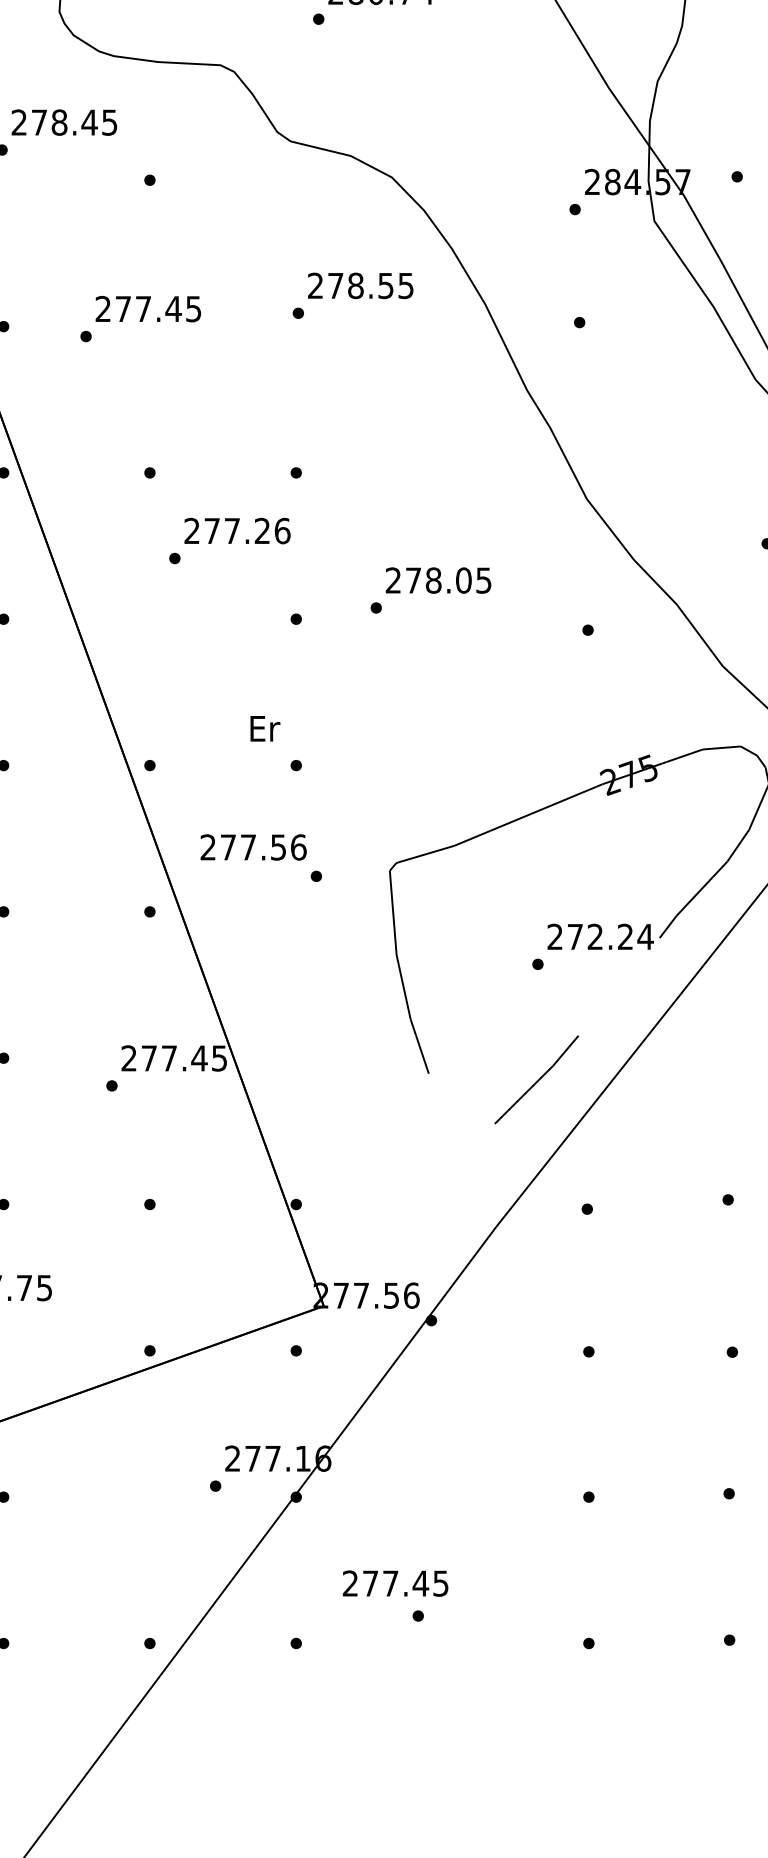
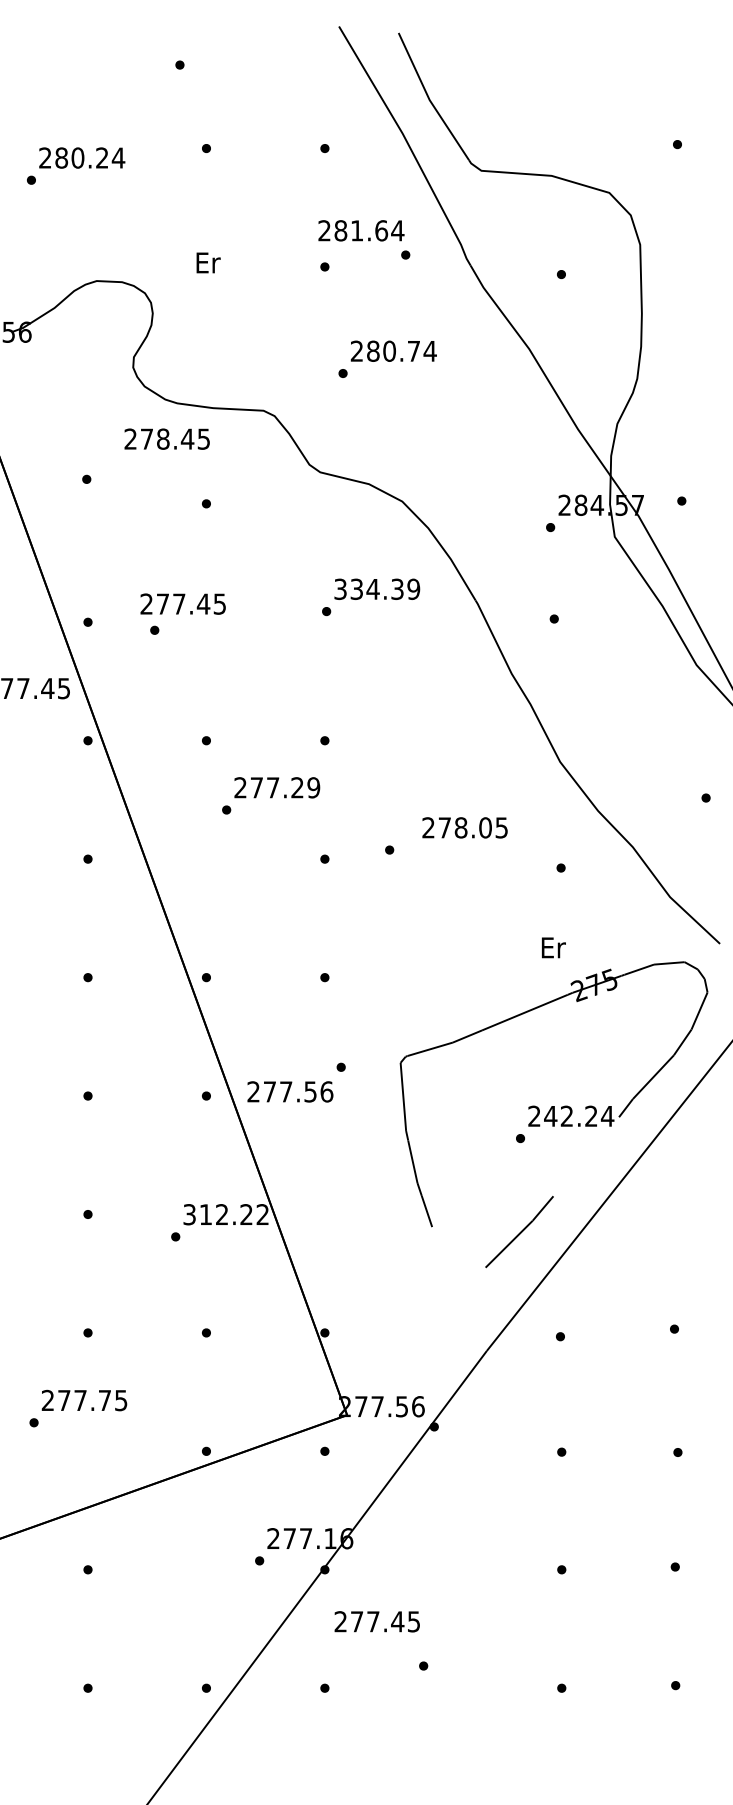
text: (63, 121) -> (166, 438), moved
text: (361, 284) -> (377, 588), 278.55 -> 334.39
text: (147, 308) -> (182, 603), moved
text: (282, 530) -> (313, 787), 277.26 -> 277.29
text: (437, 580) -> (464, 827), moved
text: (264, 728) -> (553, 947), moved
text: (253, 846) -> (290, 1091), moved
text: (574, 937) -> (550, 1116), 272.24 -> 242.24
text: (173, 1058) -> (225, 1214), 277.45 -> 312.22
text: (394, 1583) -> (376, 1621), moved

